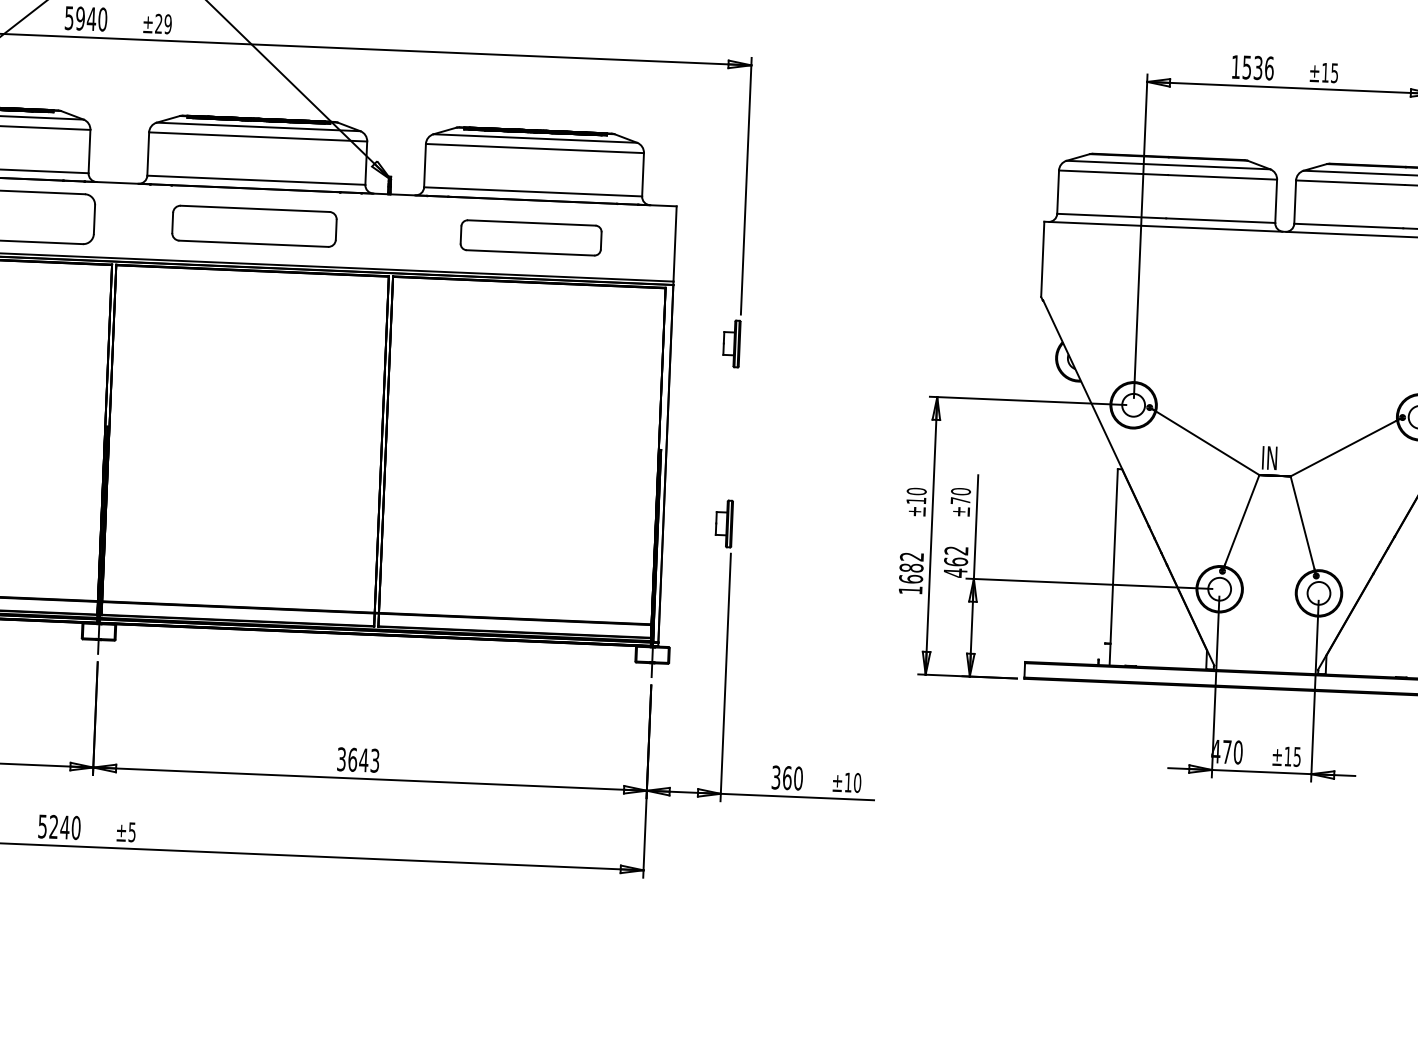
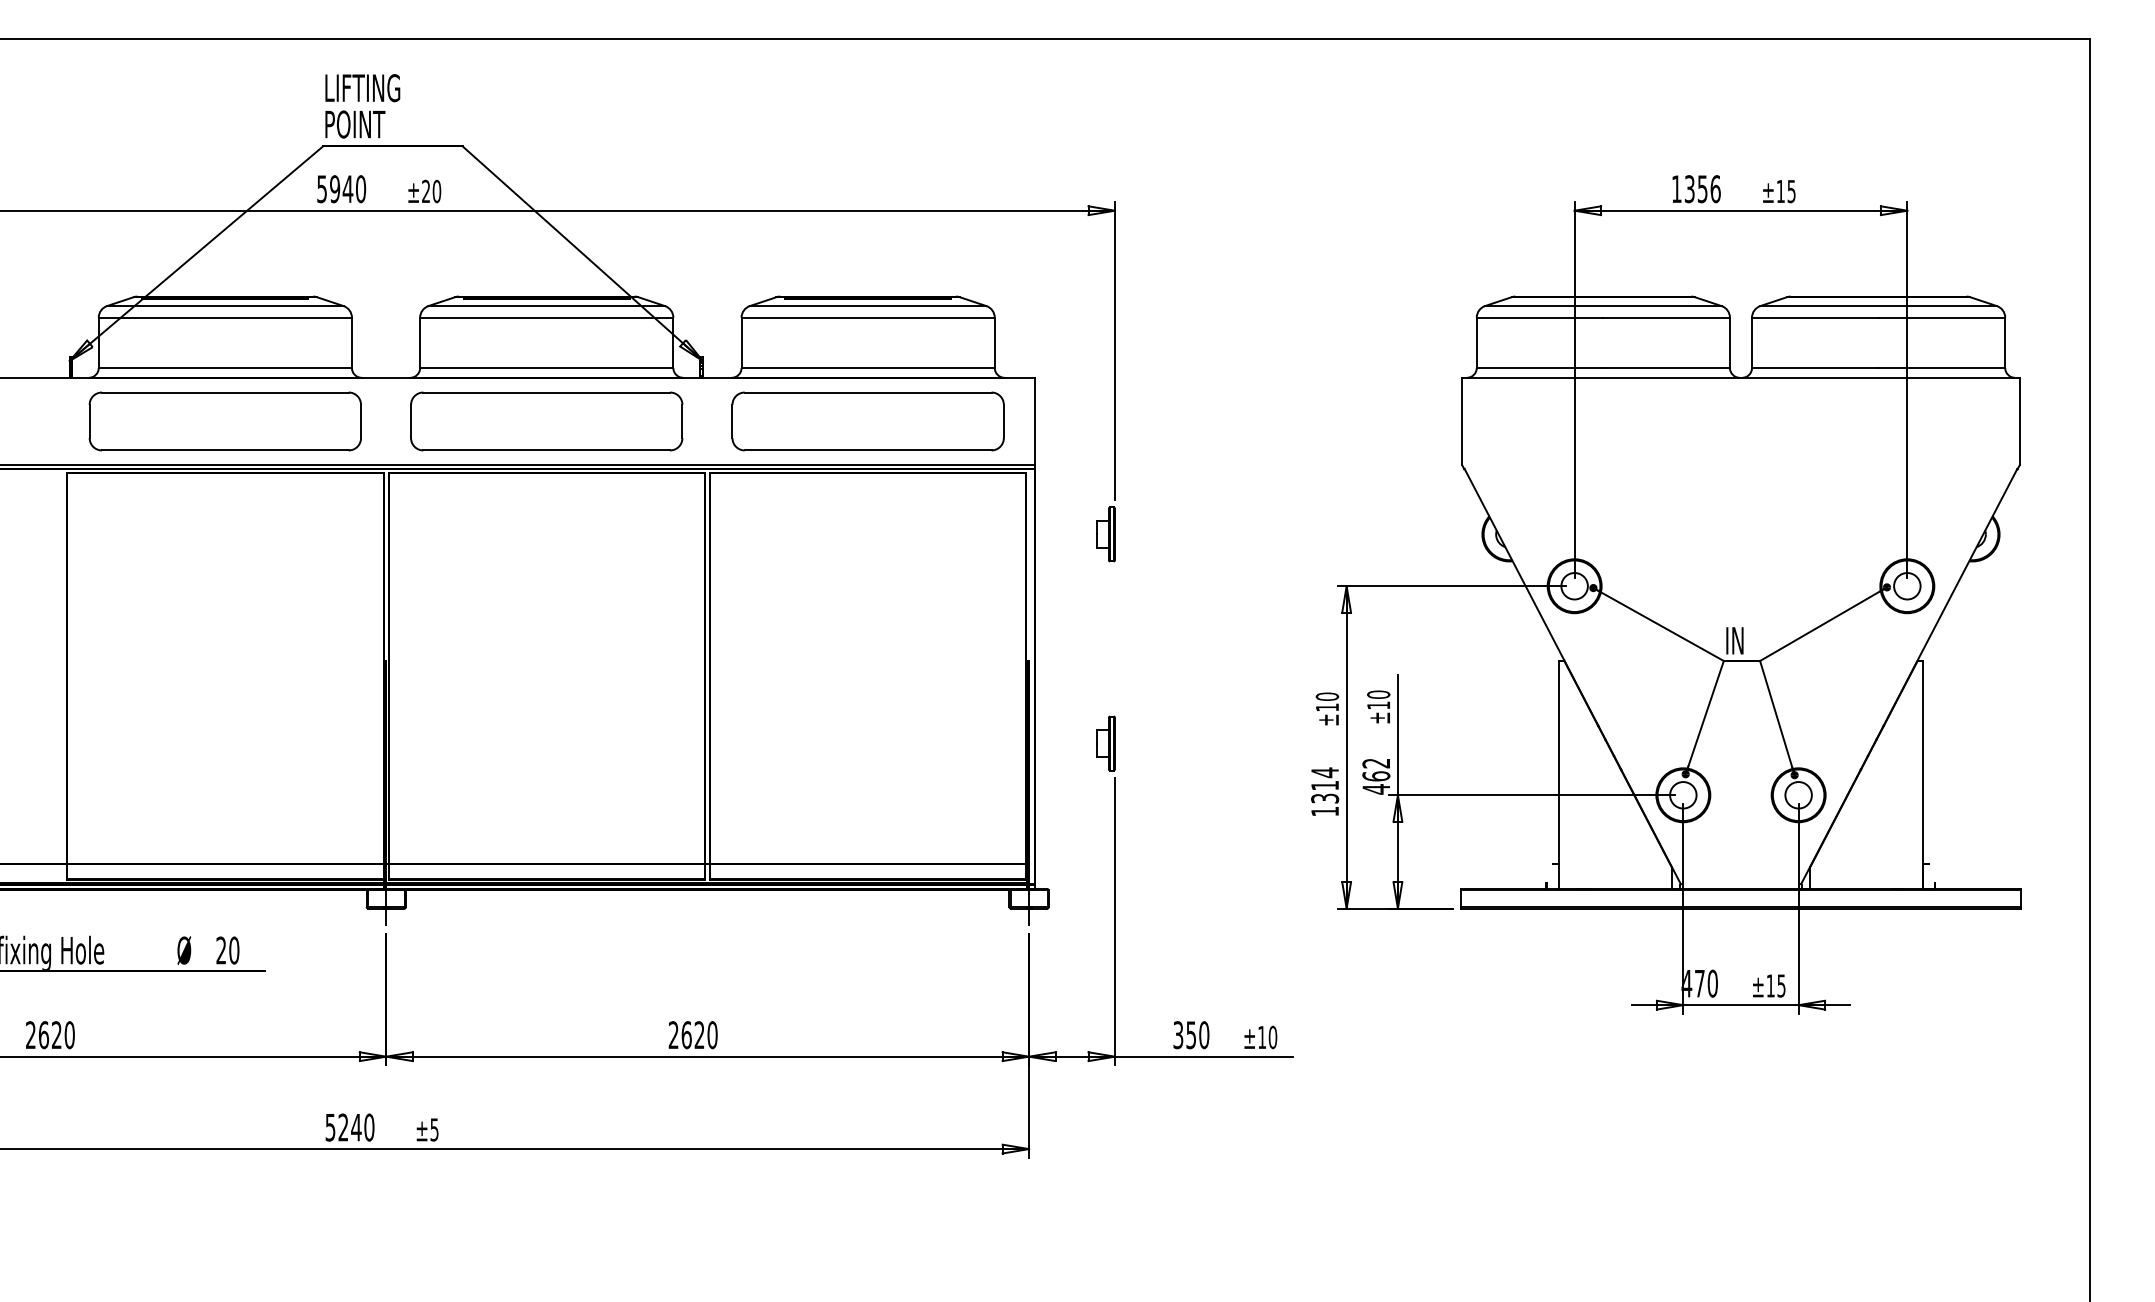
text: (167, 24) -> (436, 191), ±29 -> ±20
text: (1252, 67) -> (1696, 188), 1536 -> 1356
part: (254, 226) -> (546, 421), size x1.43
part: (530, 237) -> (867, 421), size x1.67
text: (960, 500) -> (1378, 705), ±70 -> ±10
text: (911, 567) -> (1325, 785), 1682 -> 1314
text: (357, 760) -> (692, 1035), 3643 -> 2620
text: (787, 778) -> (1191, 1035), 360 -> 350

